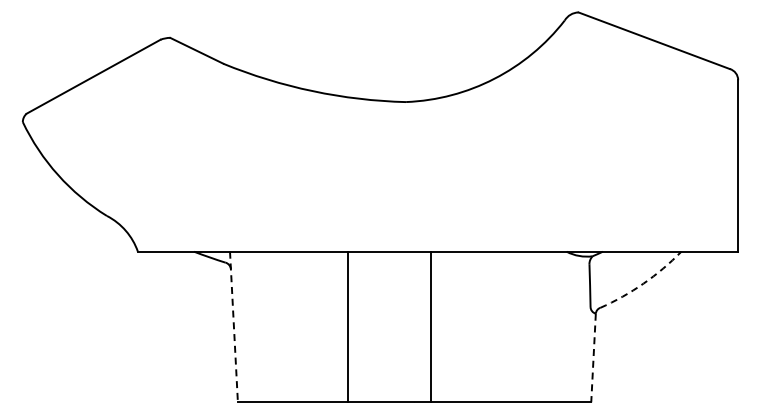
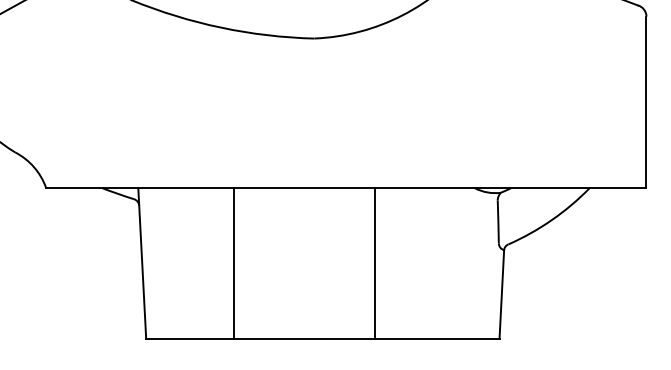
arc: (643, 283) -> (551, 219), dashed -> solid
line: (348, 326) -> (233, 262), moved
line: (431, 326) -> (374, 262), moved
line: (233, 327) -> (141, 263), dashed -> solid
line: (593, 358) -> (501, 294), dashed -> solid

